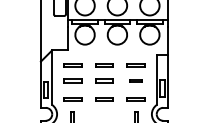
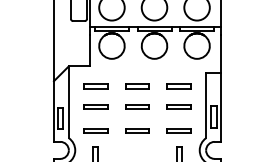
part: (135, 80) -> (178, 106), size x1.43

